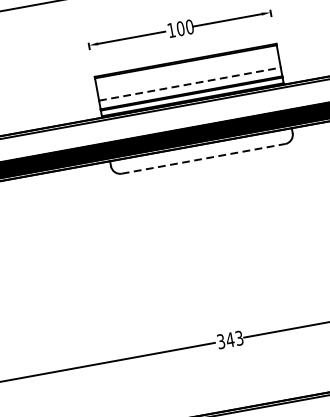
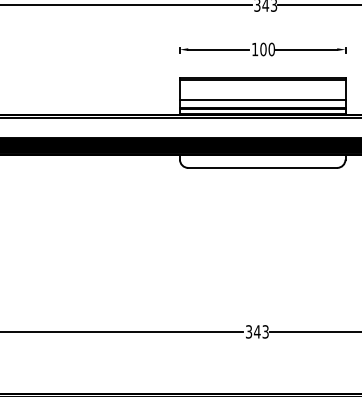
line: (189, 83) -> (262, 99), dashed -> solid
line: (204, 158) -> (263, 167), dashed -> solid

